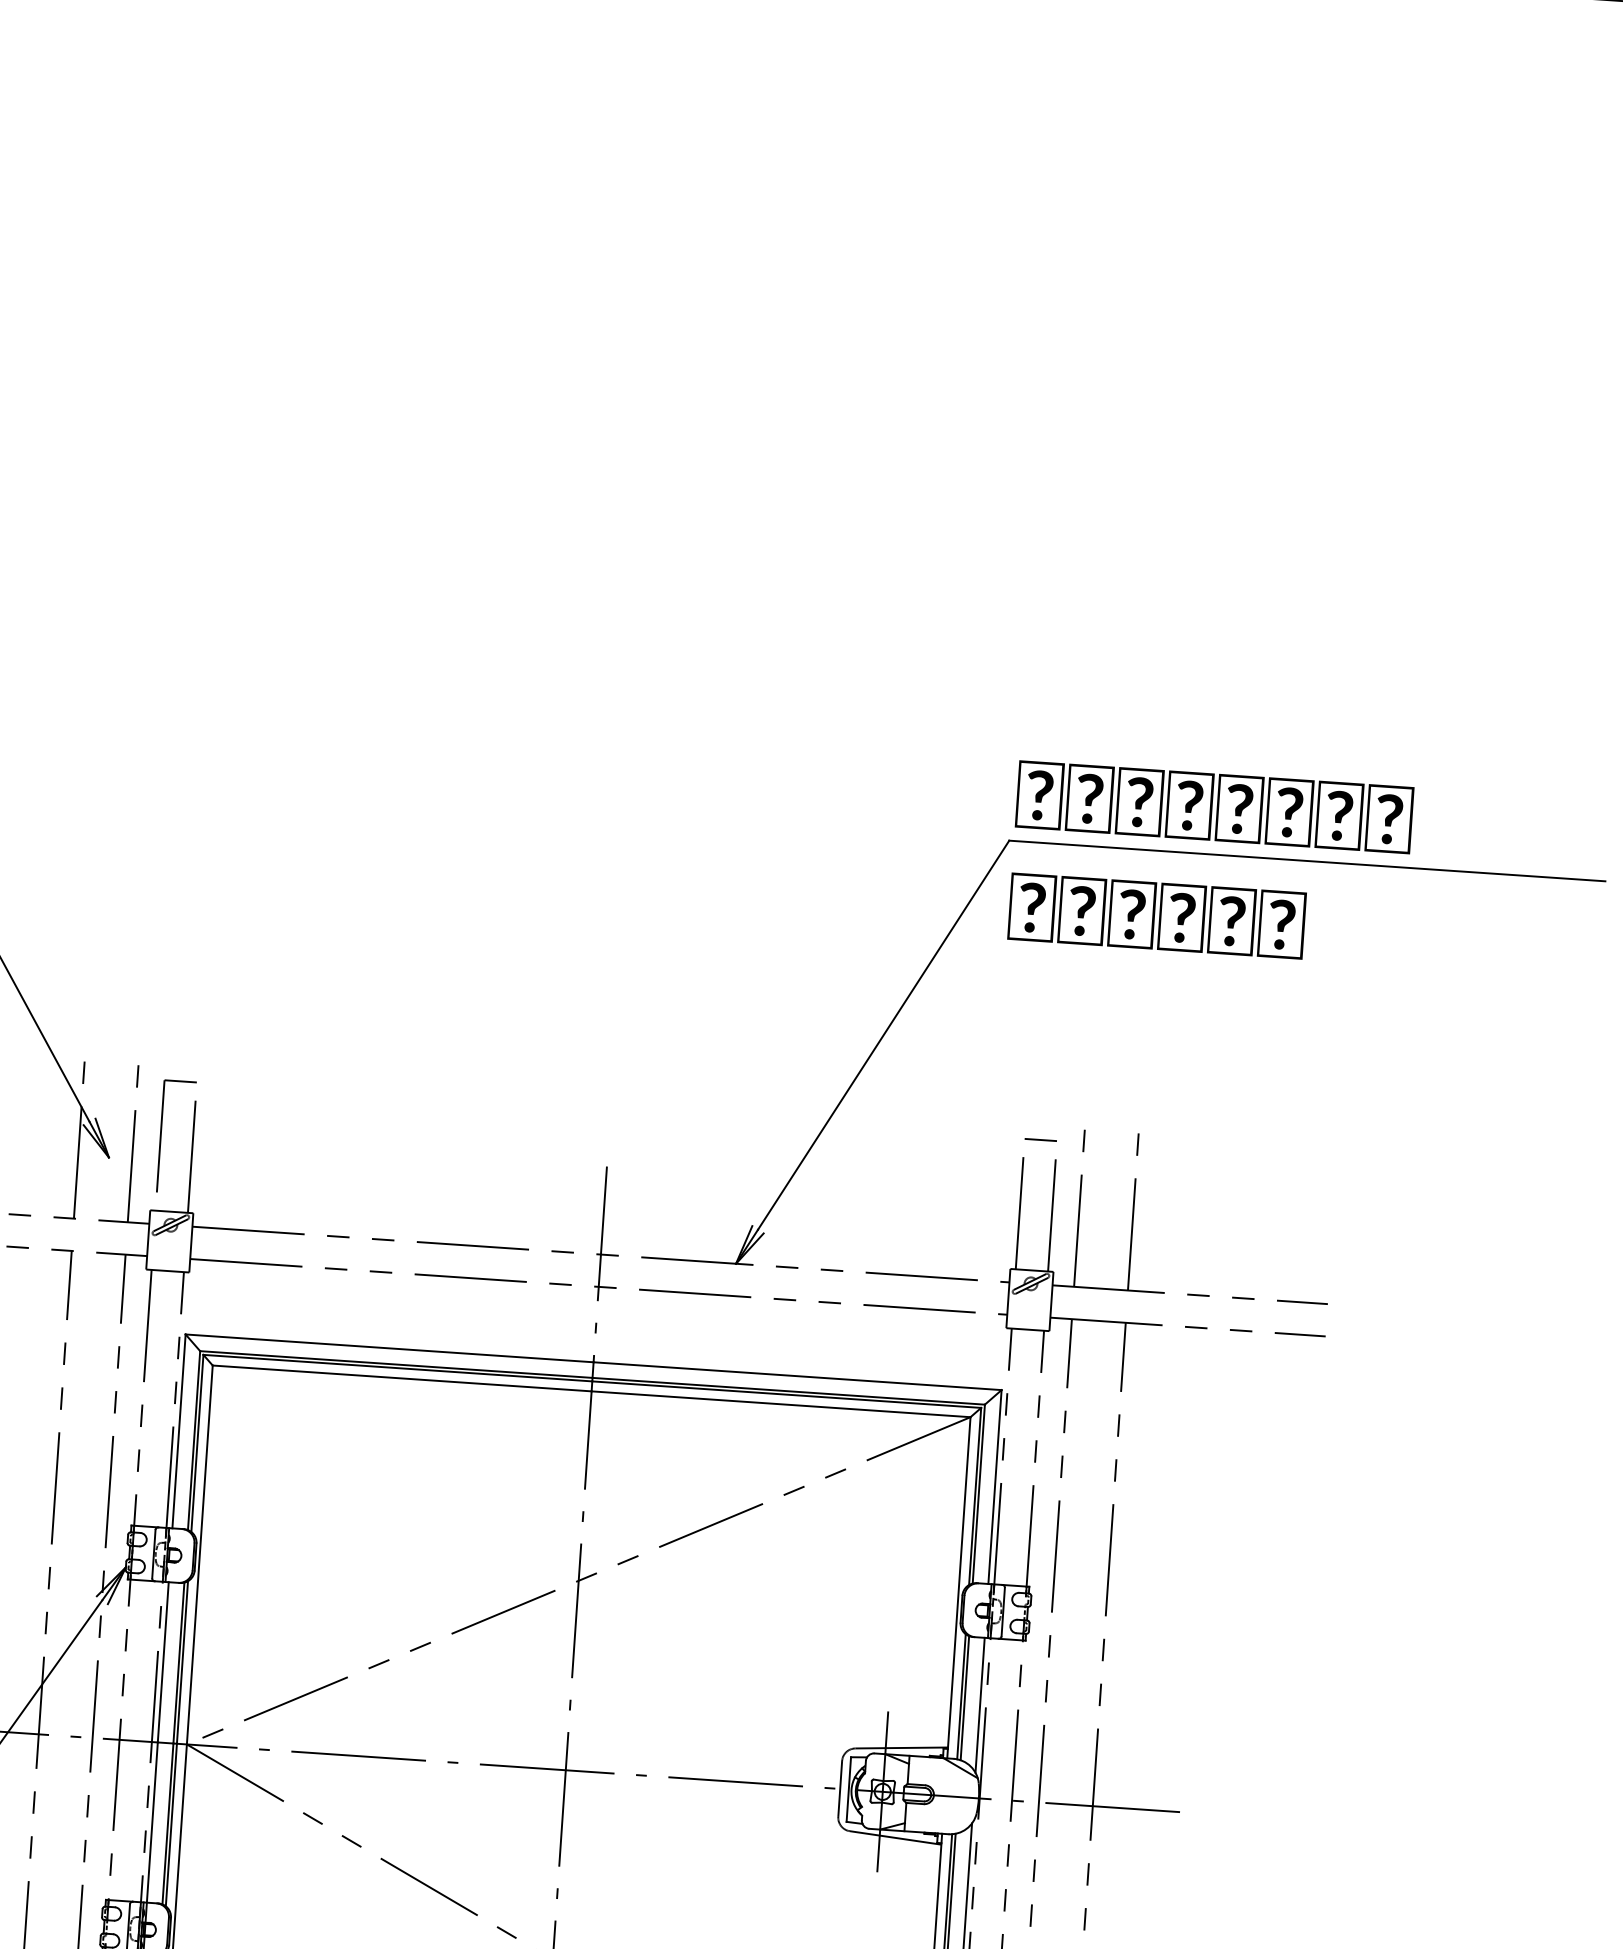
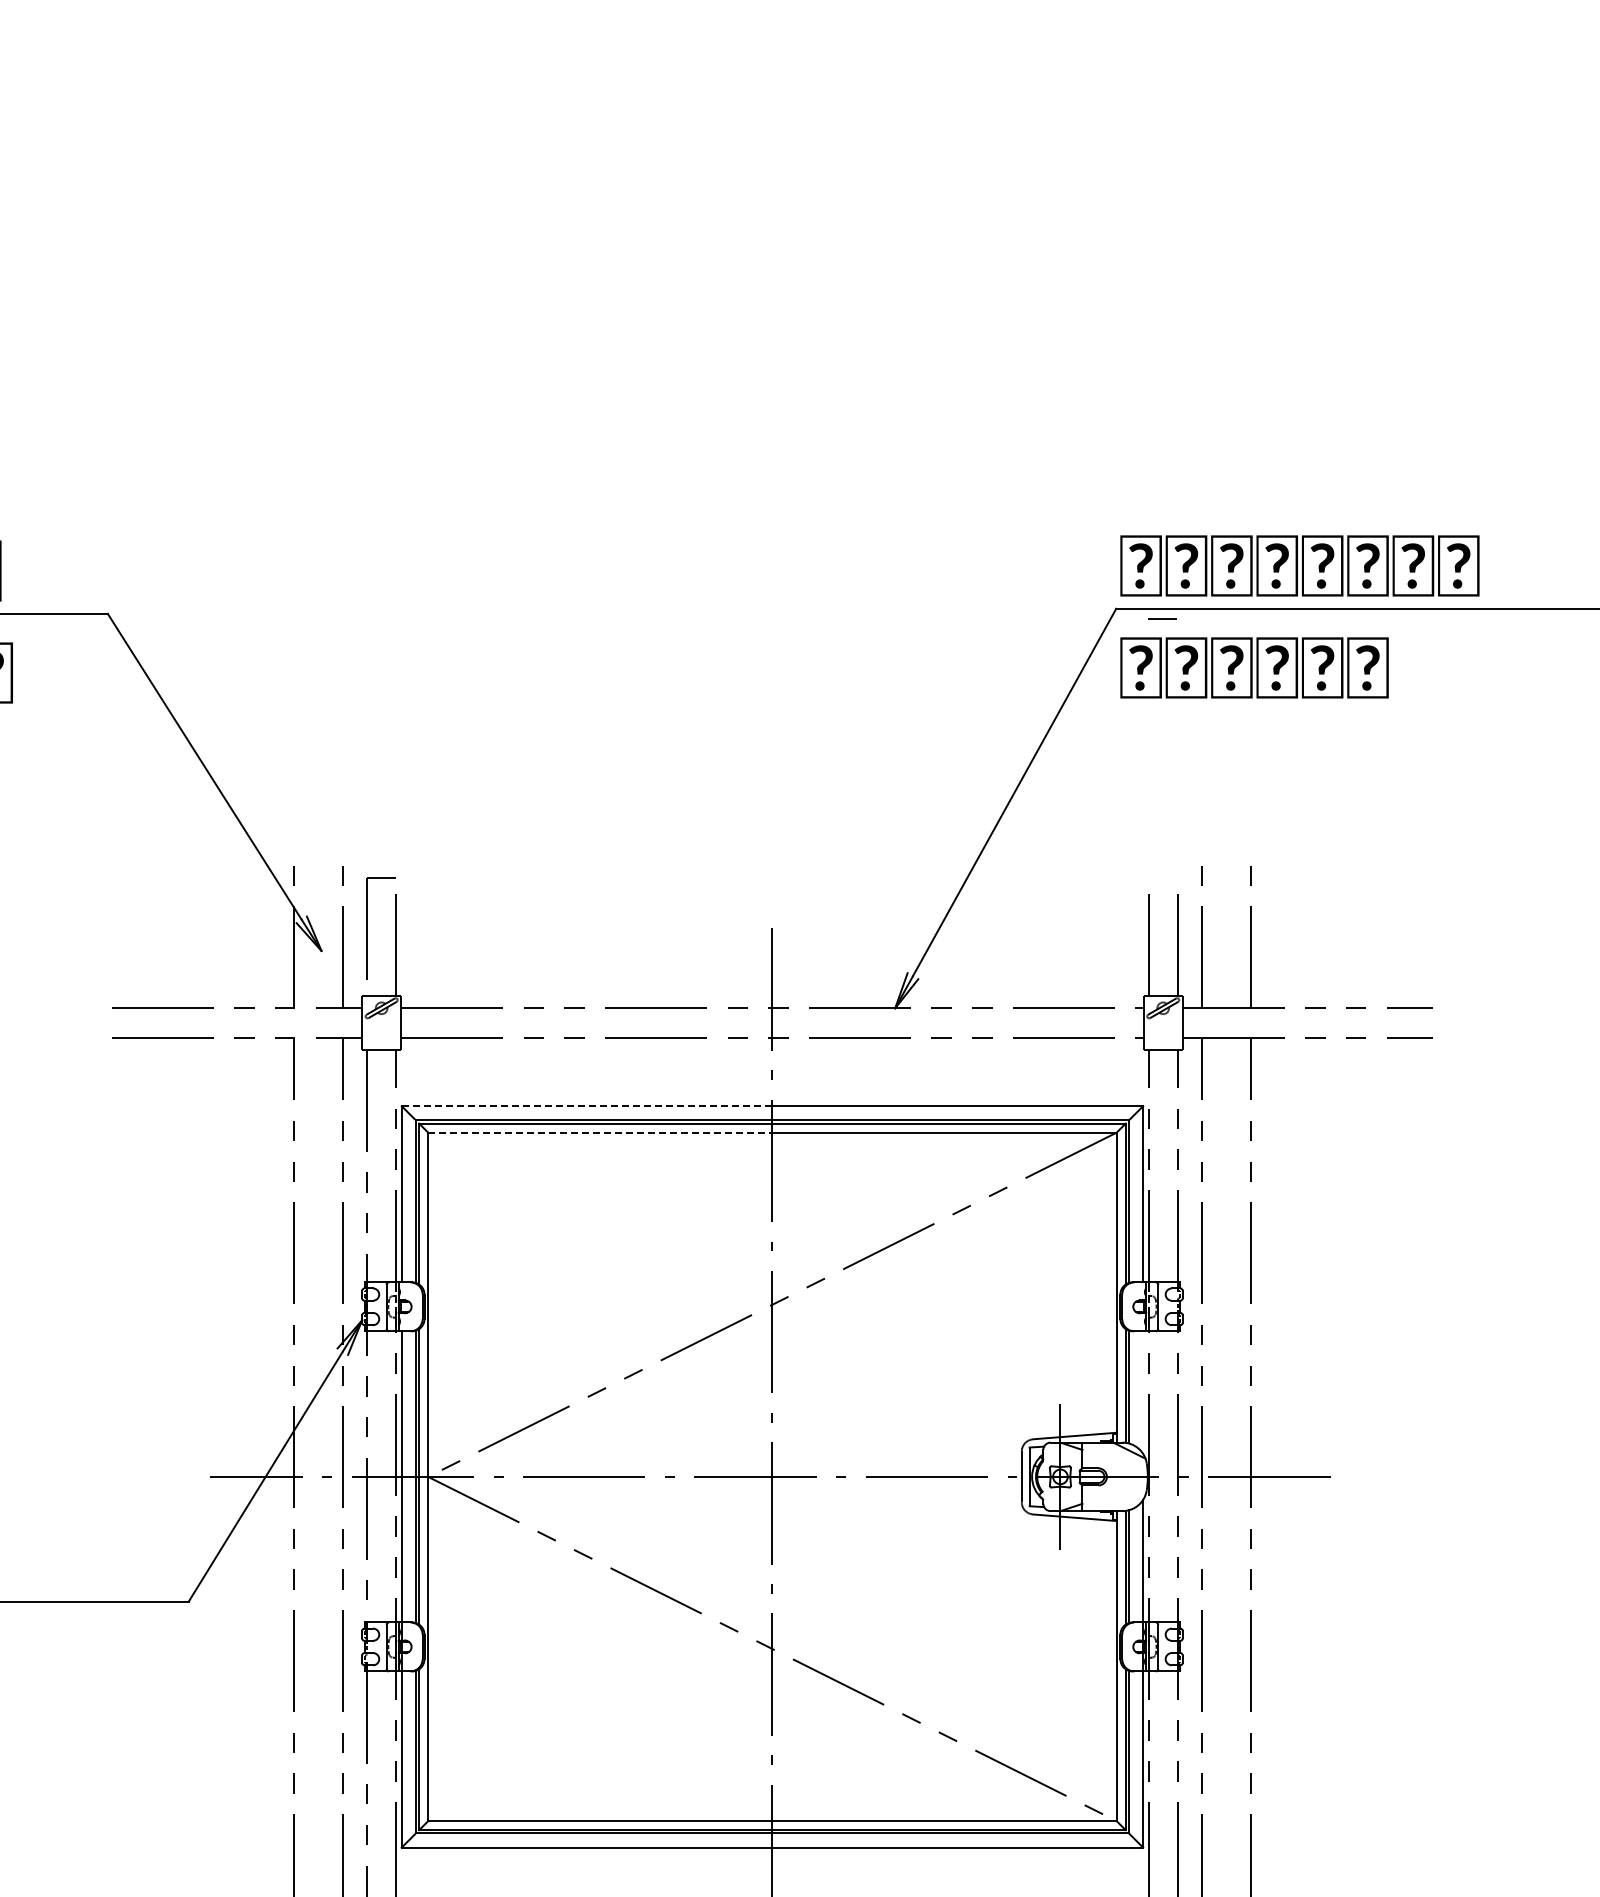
line: (1041, 1139) -> (1162, 618), moved
line: (390, 1348) -> (587, 1106), solid -> dashed
line: (402, 1378) -> (600, 1132), solid -> dashed
line: (980, 1705) -> (1143, 1392), removed

